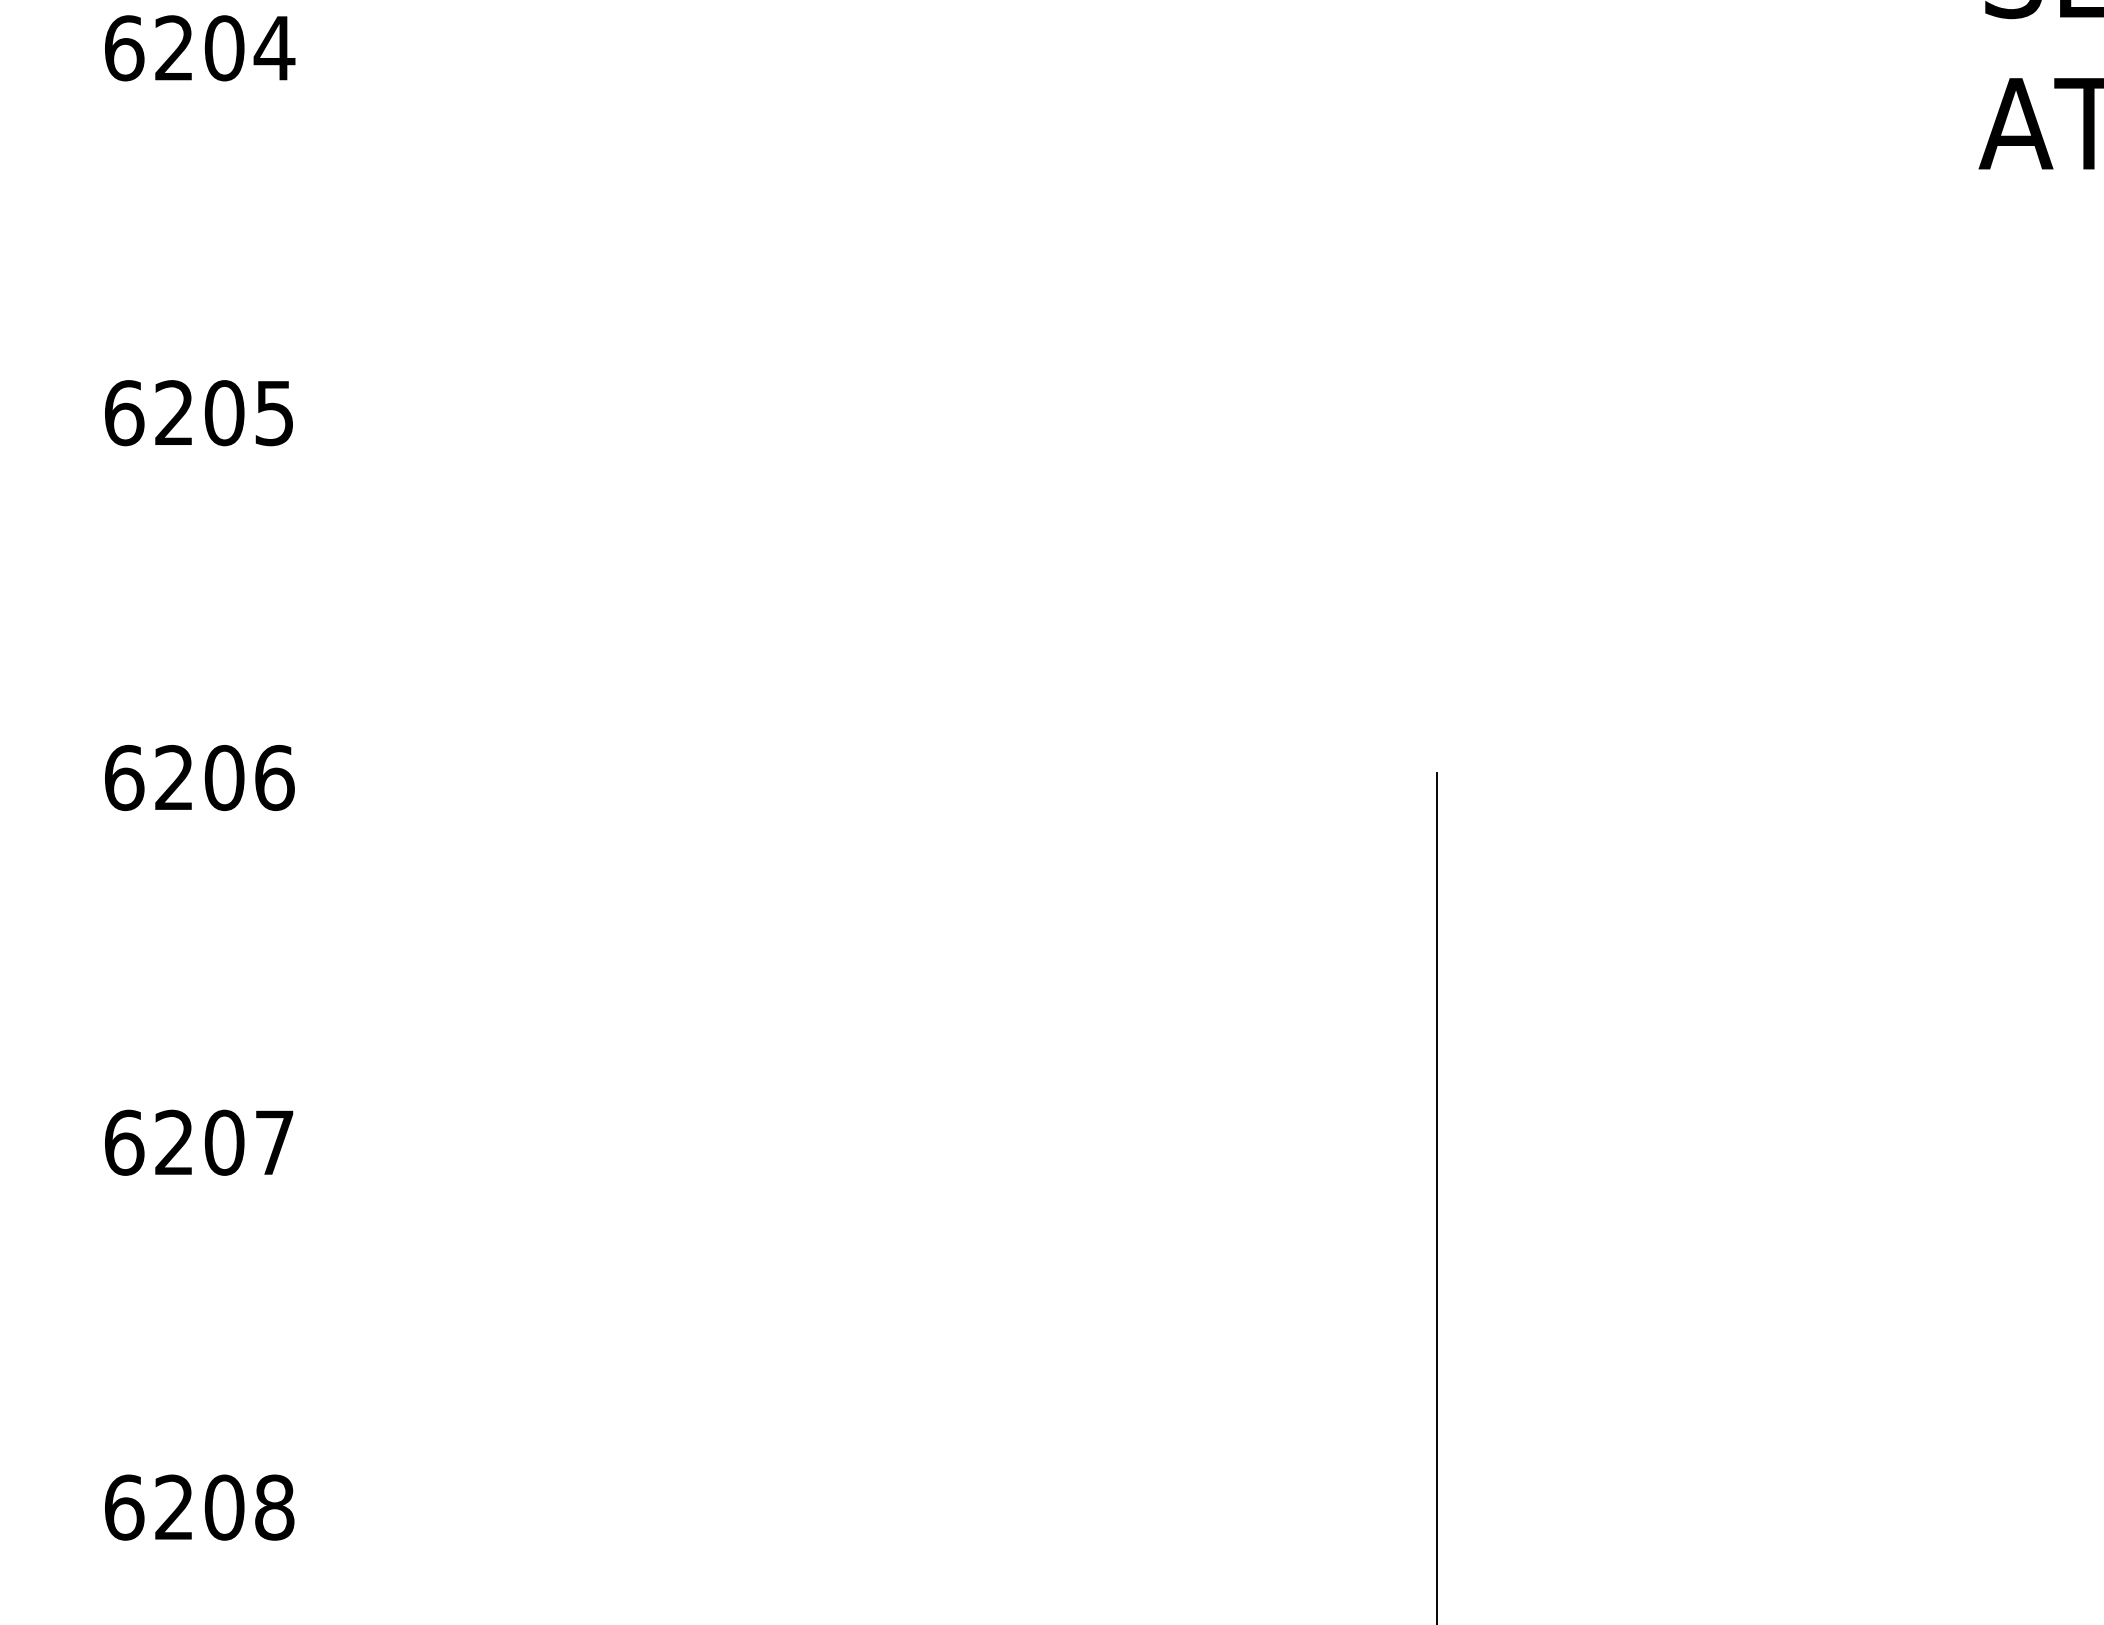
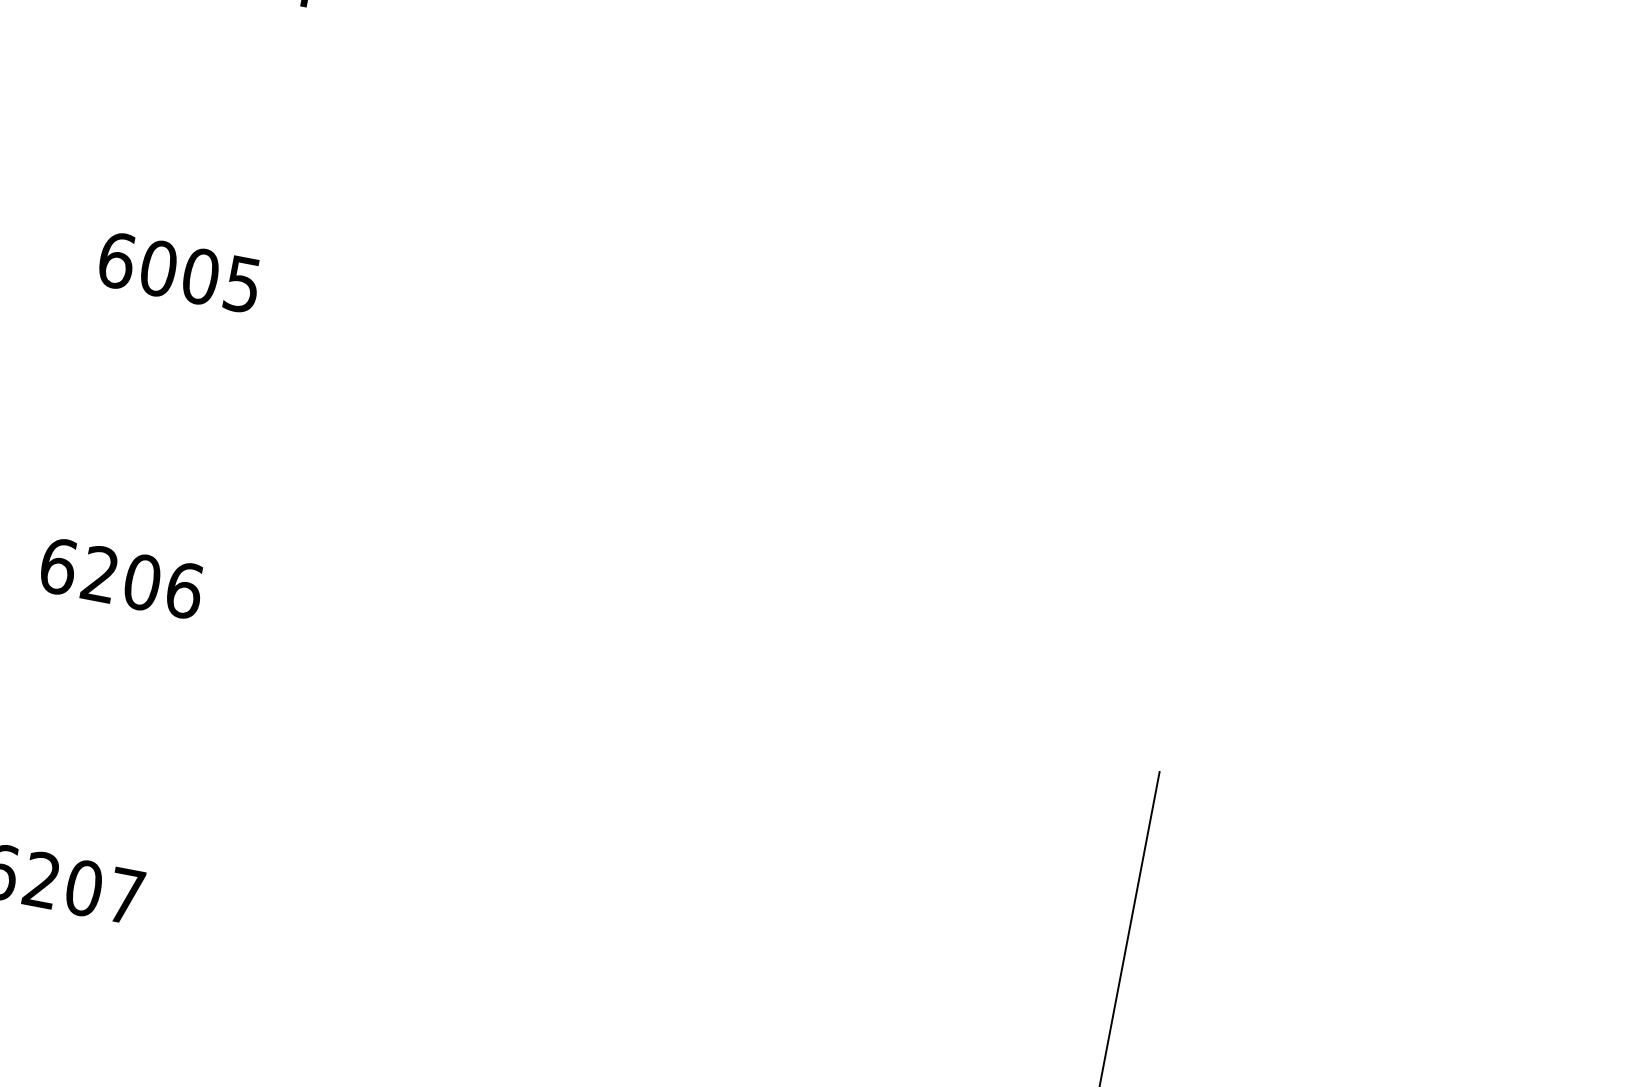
text: (174, 413) -> (158, 268), 6205 -> 6005

